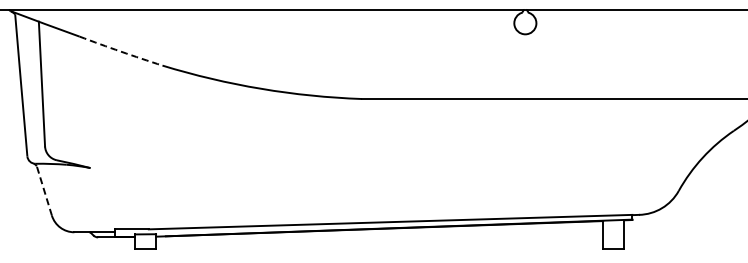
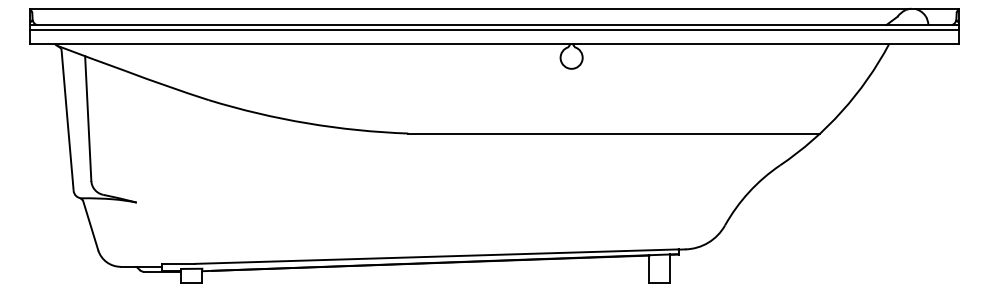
arc: (121, 51) -> (167, 86), dashed -> solid
line: (44, 190) -> (90, 225), dashed -> solid

